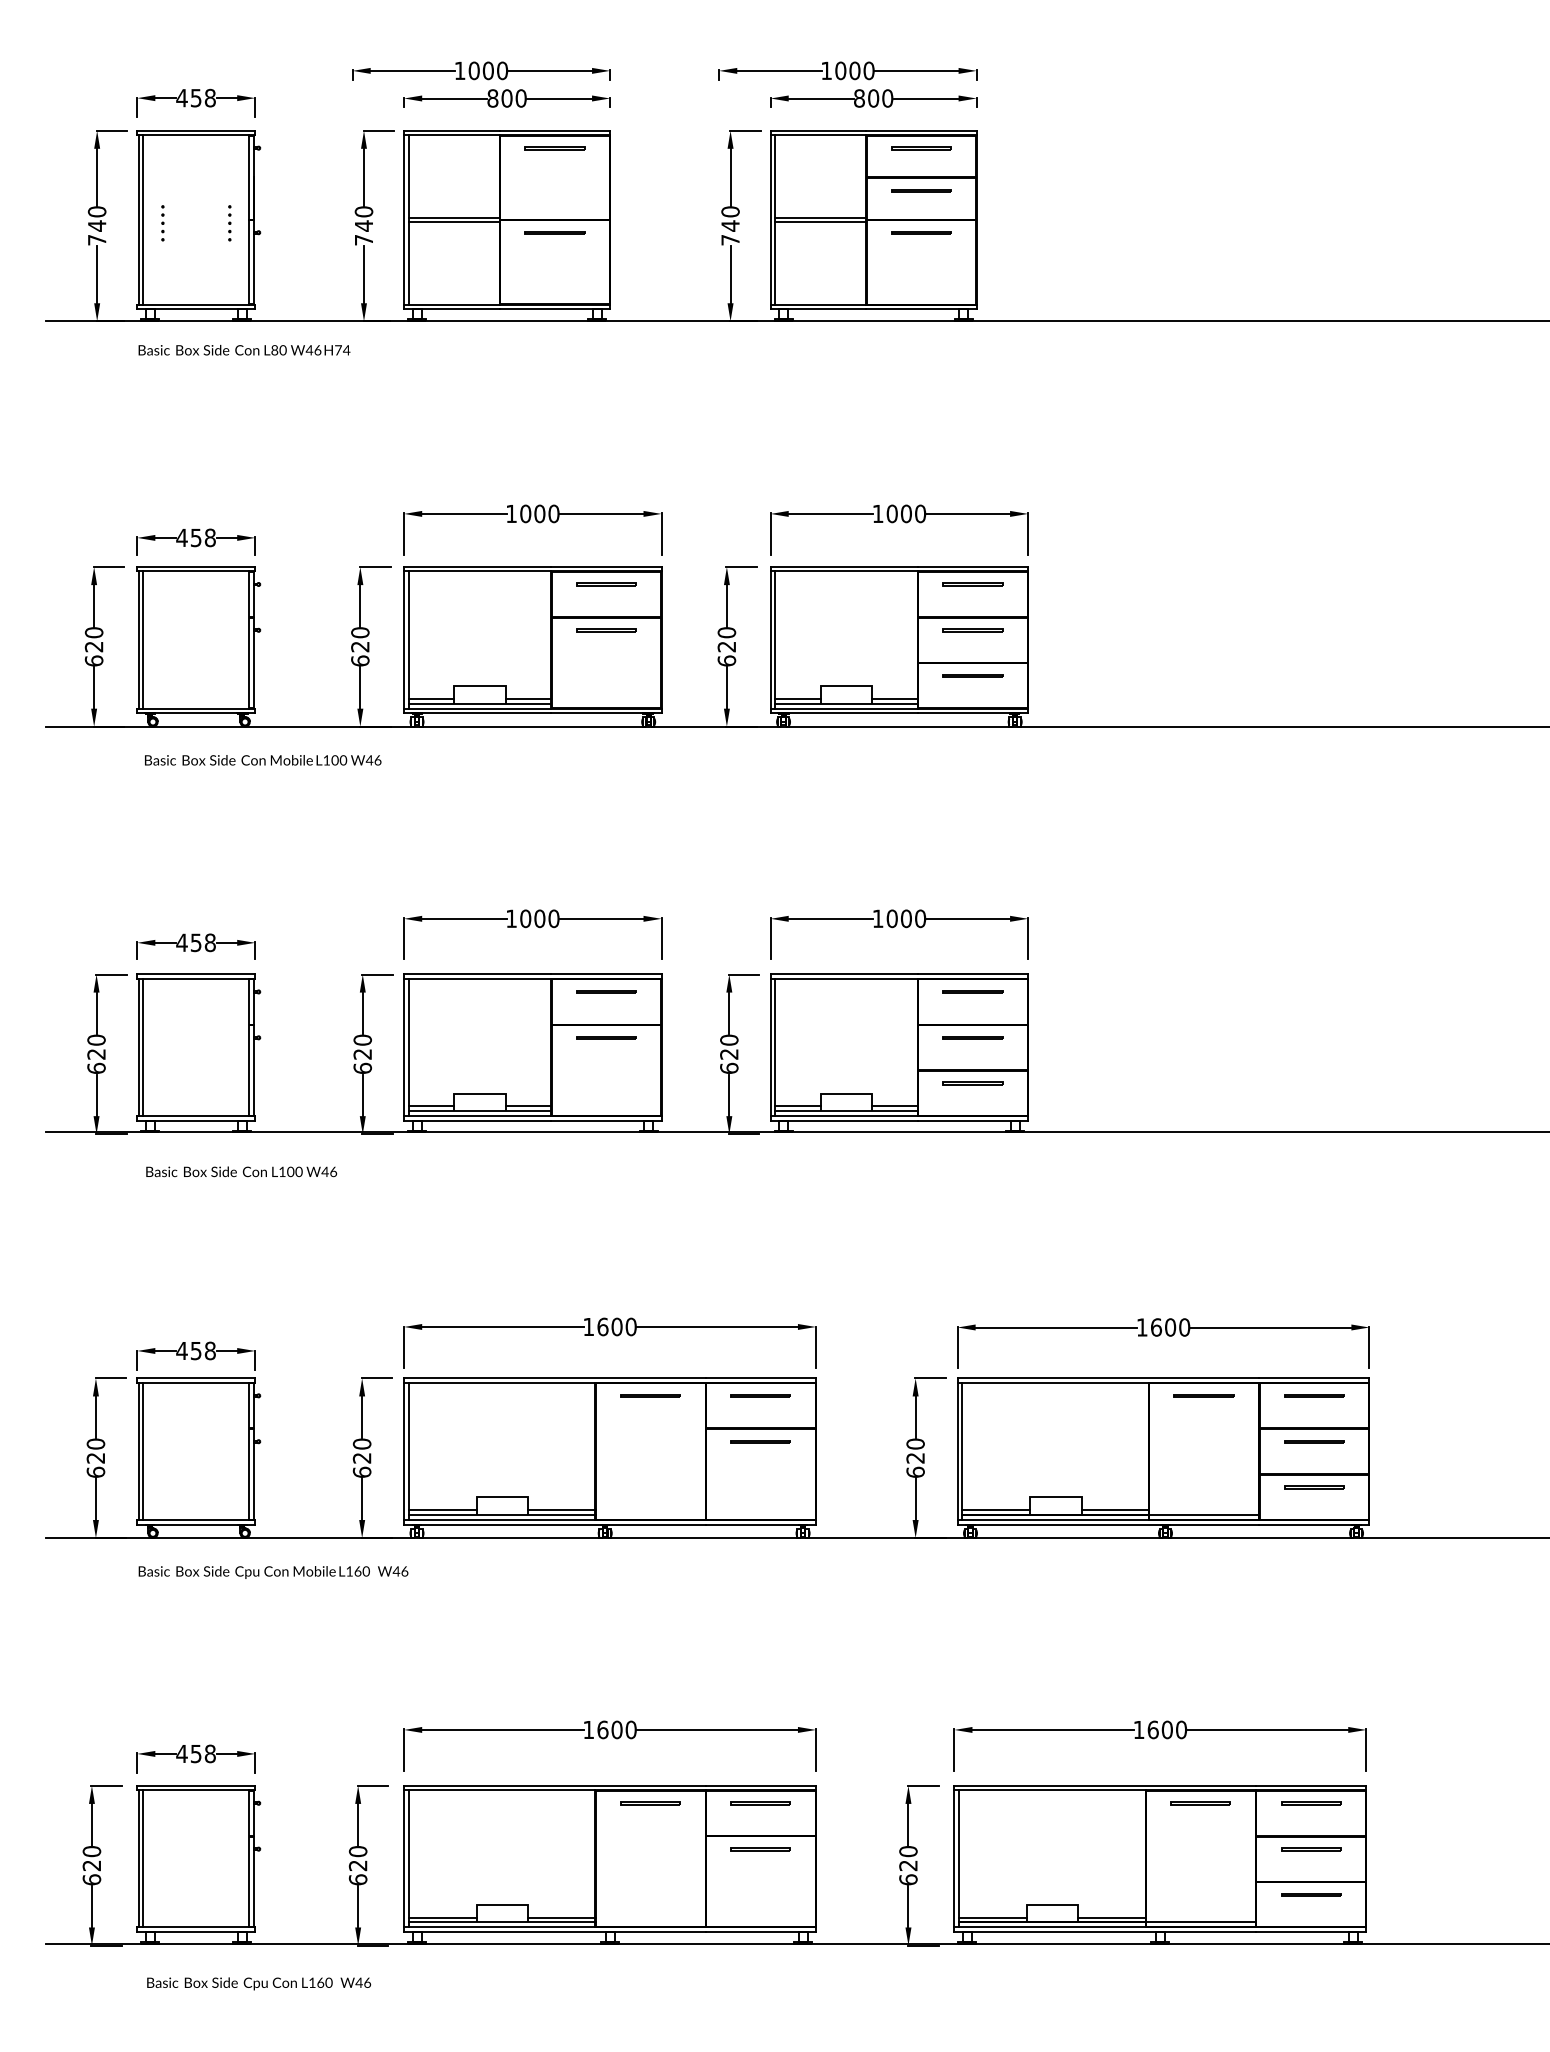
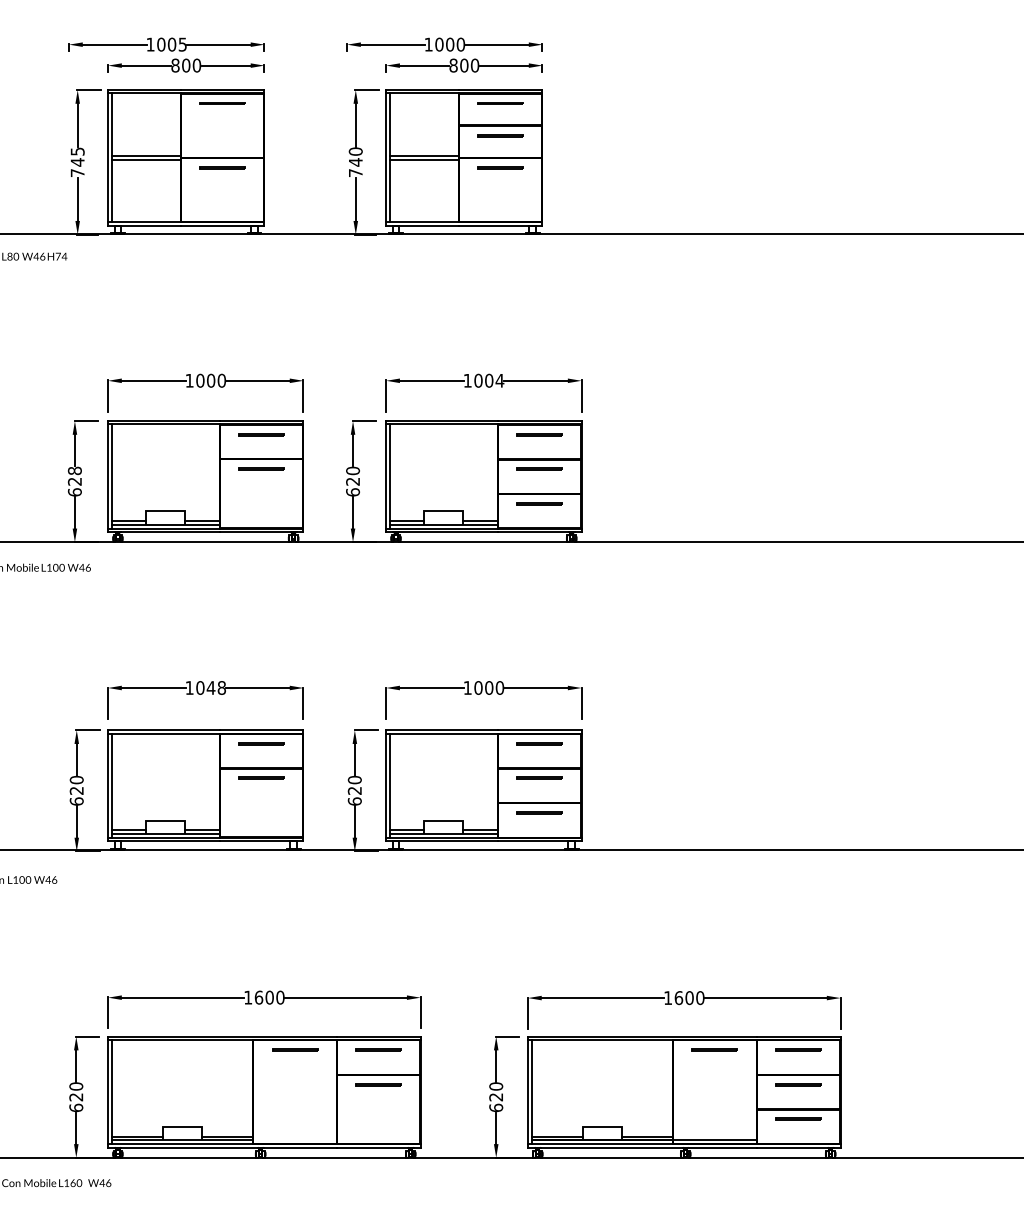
text: (502, 70) -> (182, 44), 1000 -> 1005
text: (363, 211) -> (77, 151), 740 -> 745
text: (920, 513) -> (499, 380), 1000 -> 1004
text: (360, 632) -> (75, 470), 620 -> 628
text: (546, 918) -> (216, 687), 1000 -> 1048

